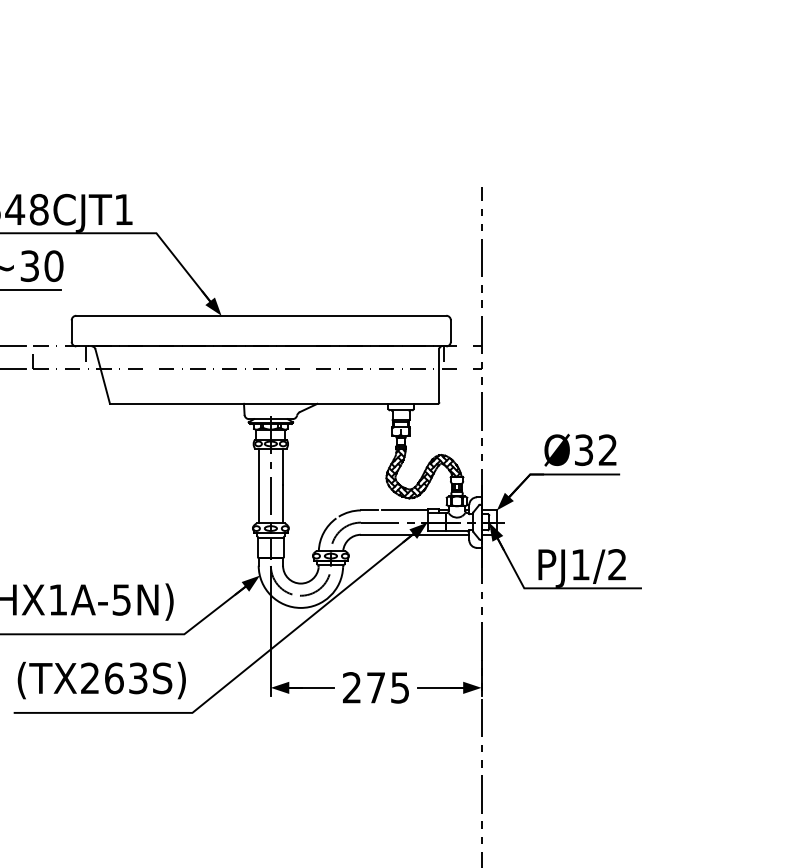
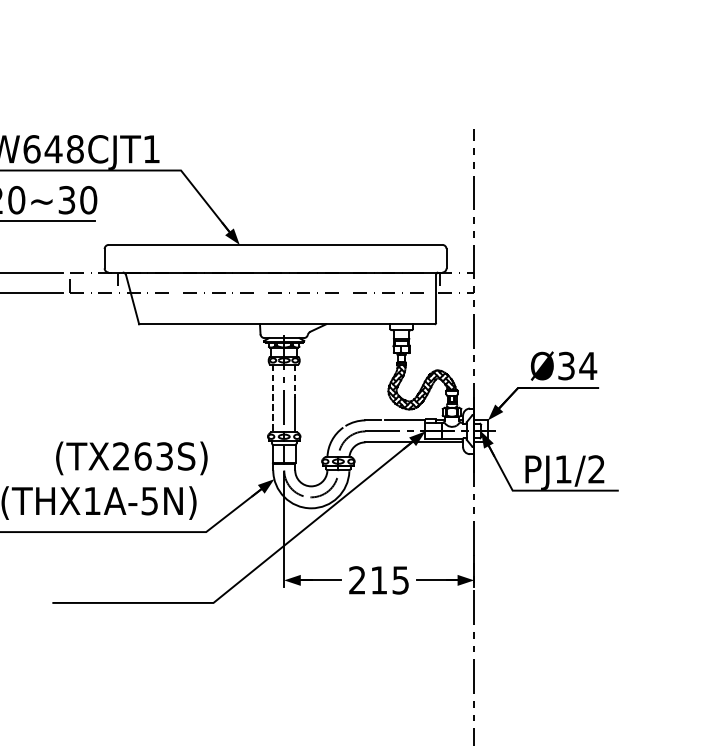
text: (607, 449) -> (587, 365), Ø32 -> Ø34
line: (283, 467) -> (295, 381), solid -> dashed
line: (258, 486) -> (273, 398), solid -> dashed
text: (101, 680) -> (131, 458), moved
text: (375, 687) -> (378, 580), 275 -> 215

